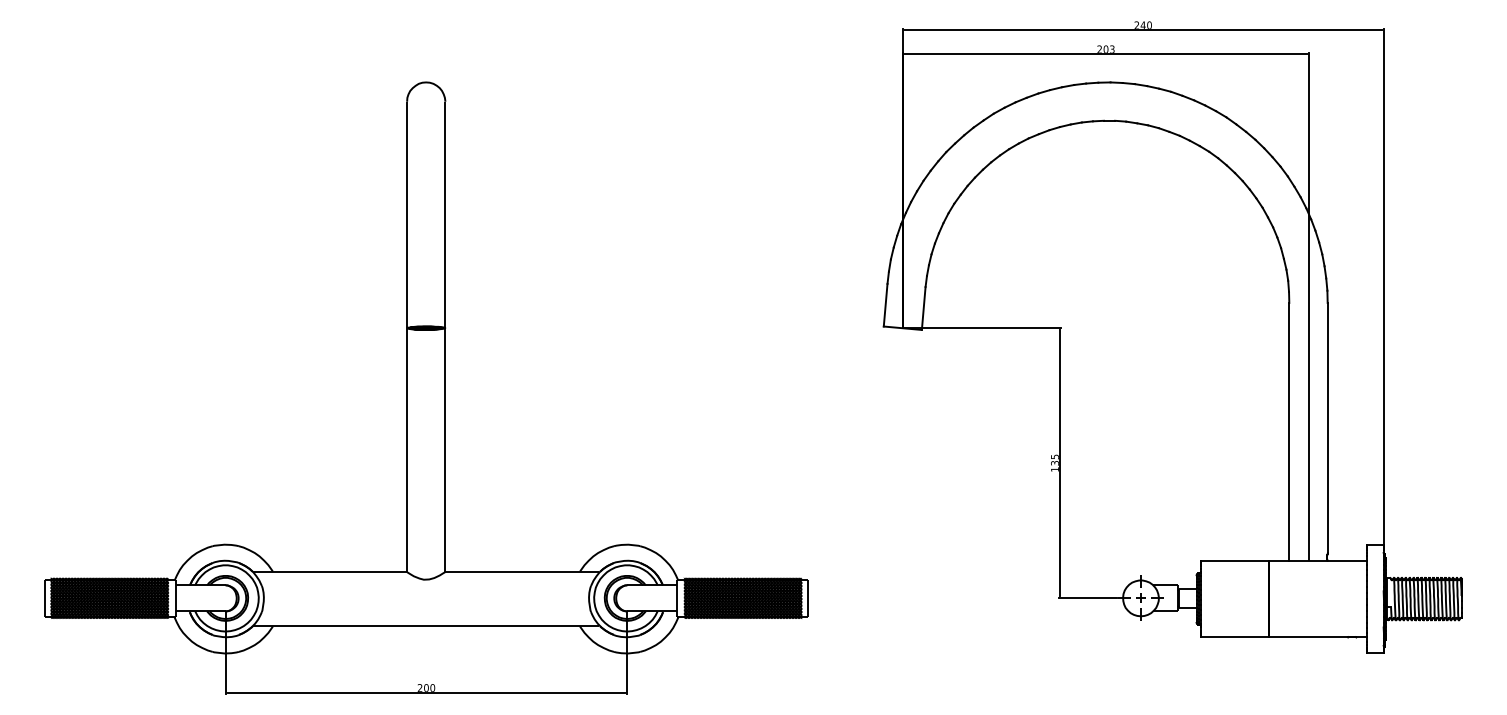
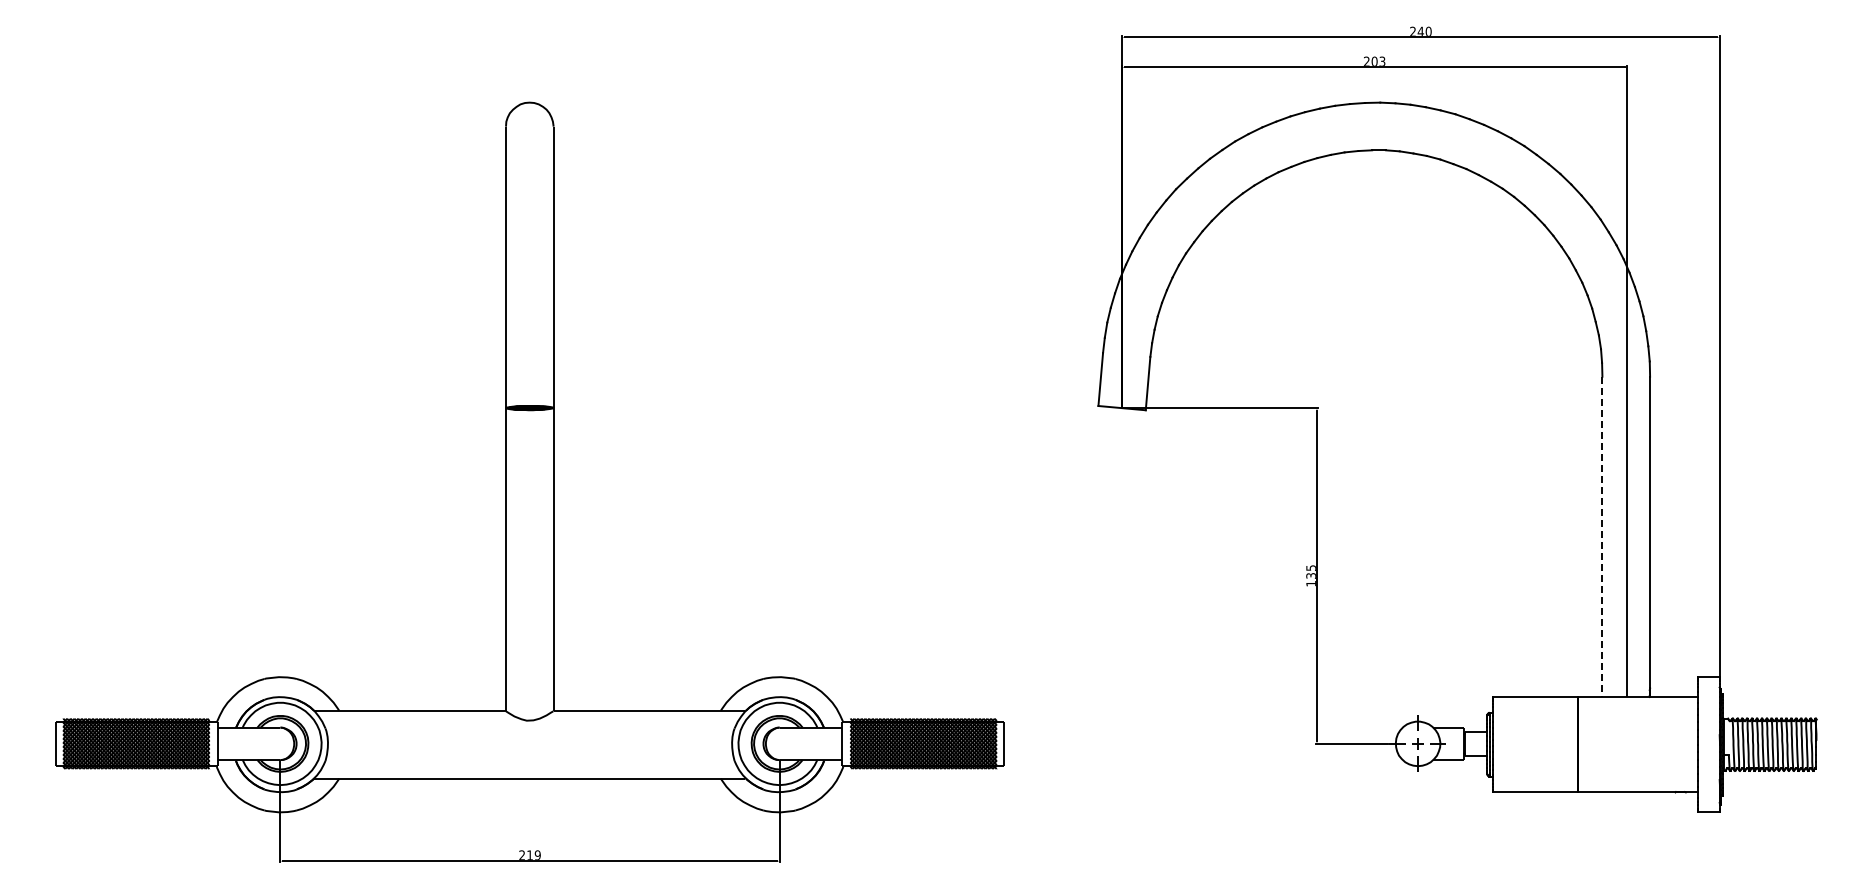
line: (1289, 432) -> (1602, 537), solid -> dashed
text: (429, 687) -> (533, 854), 200 -> 219

